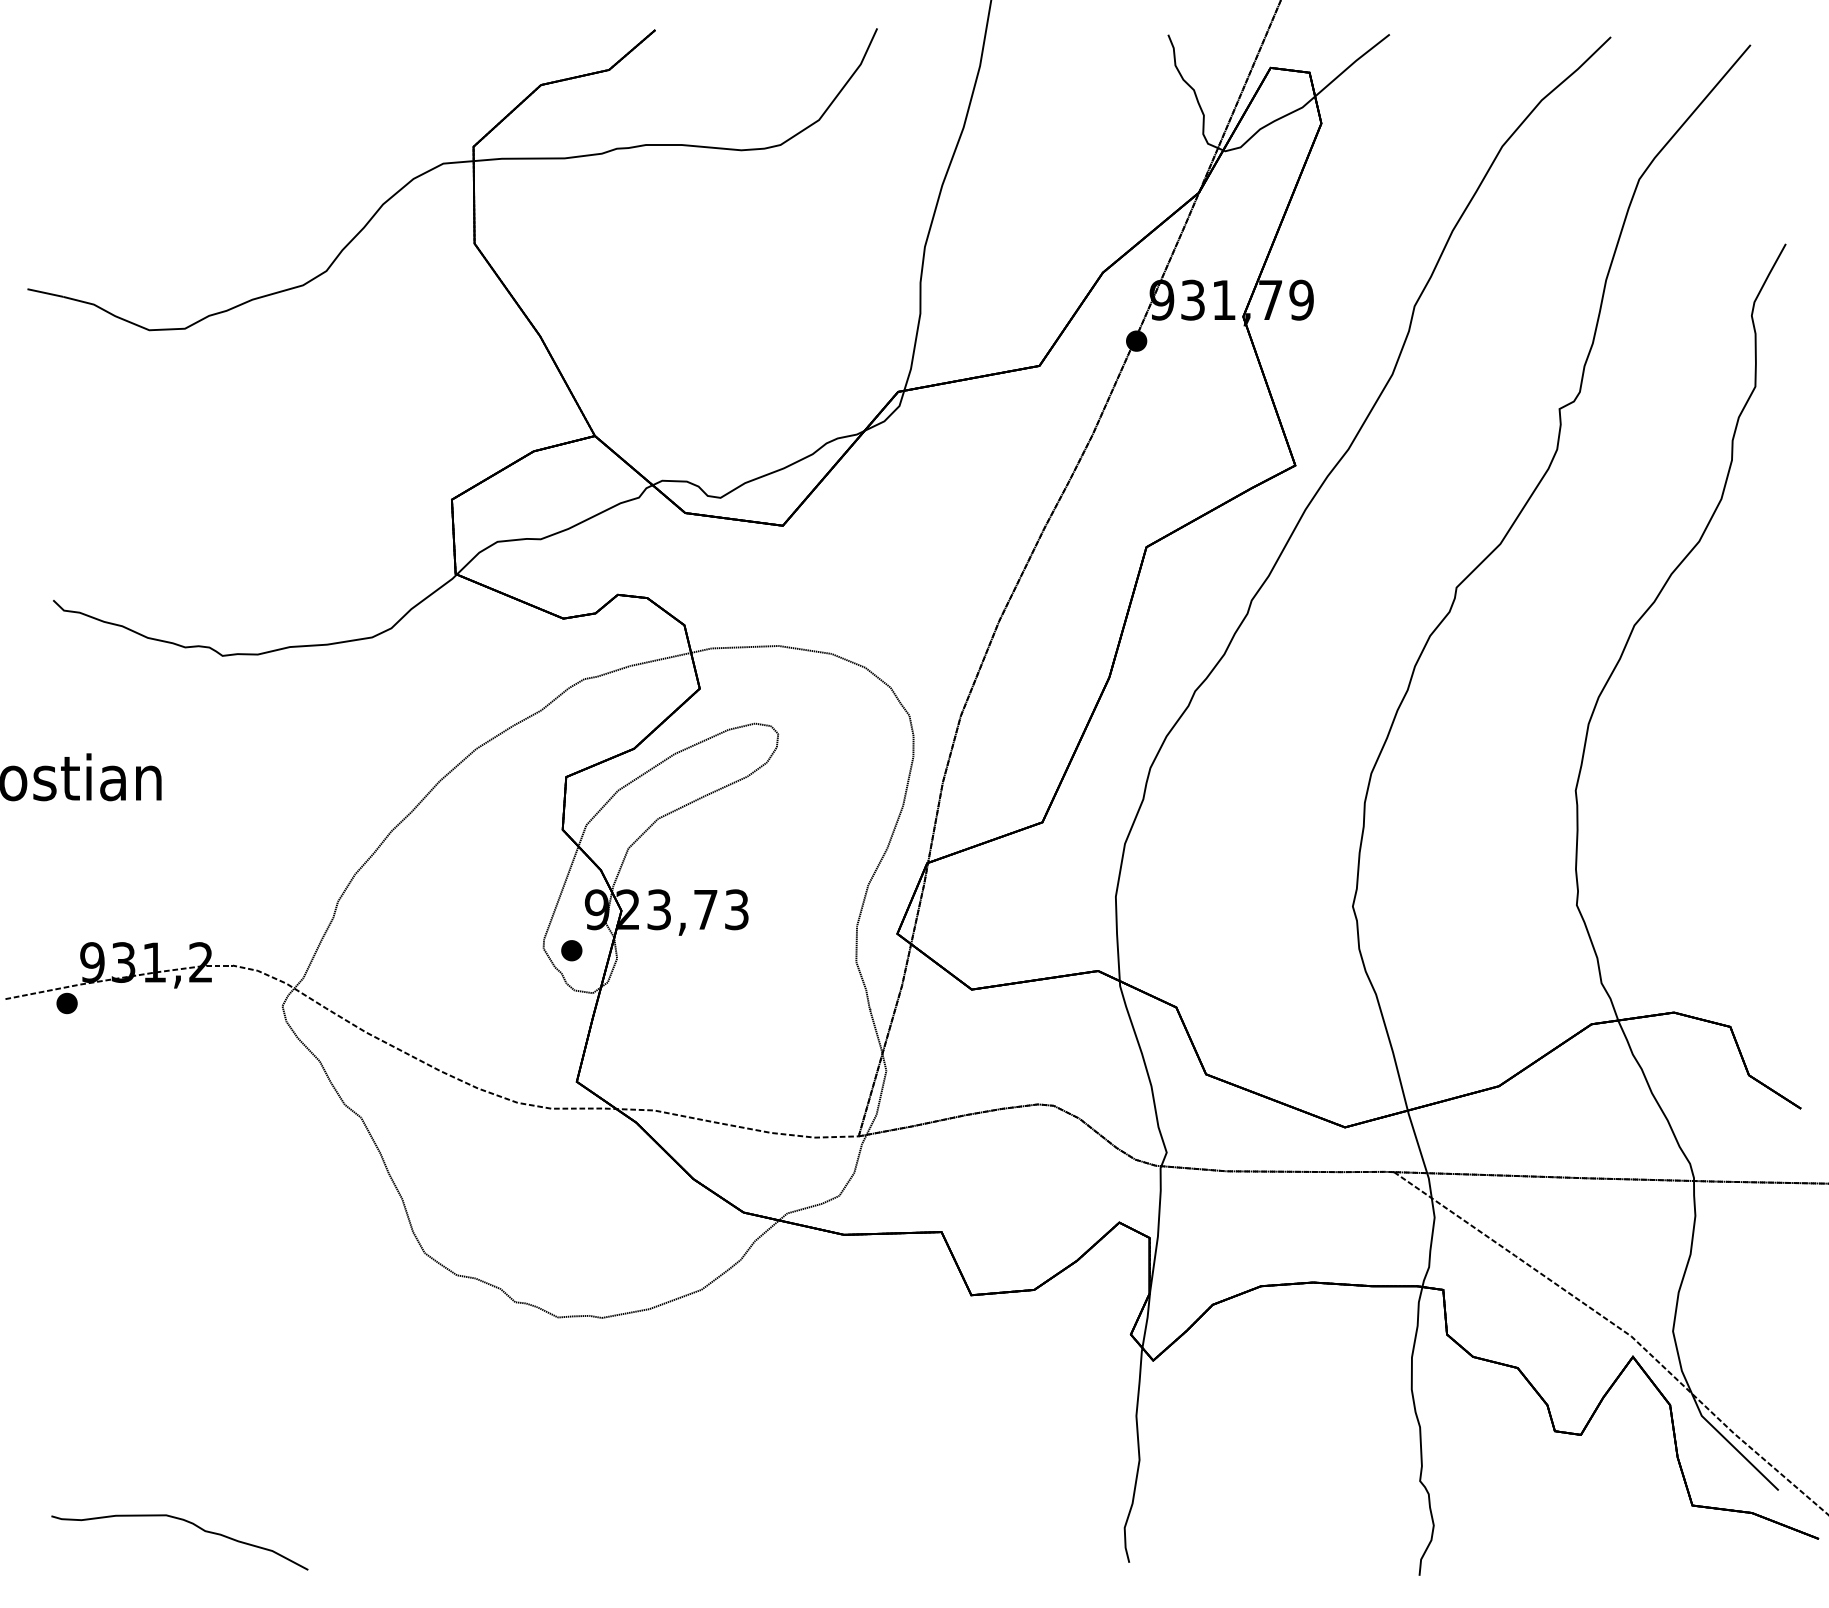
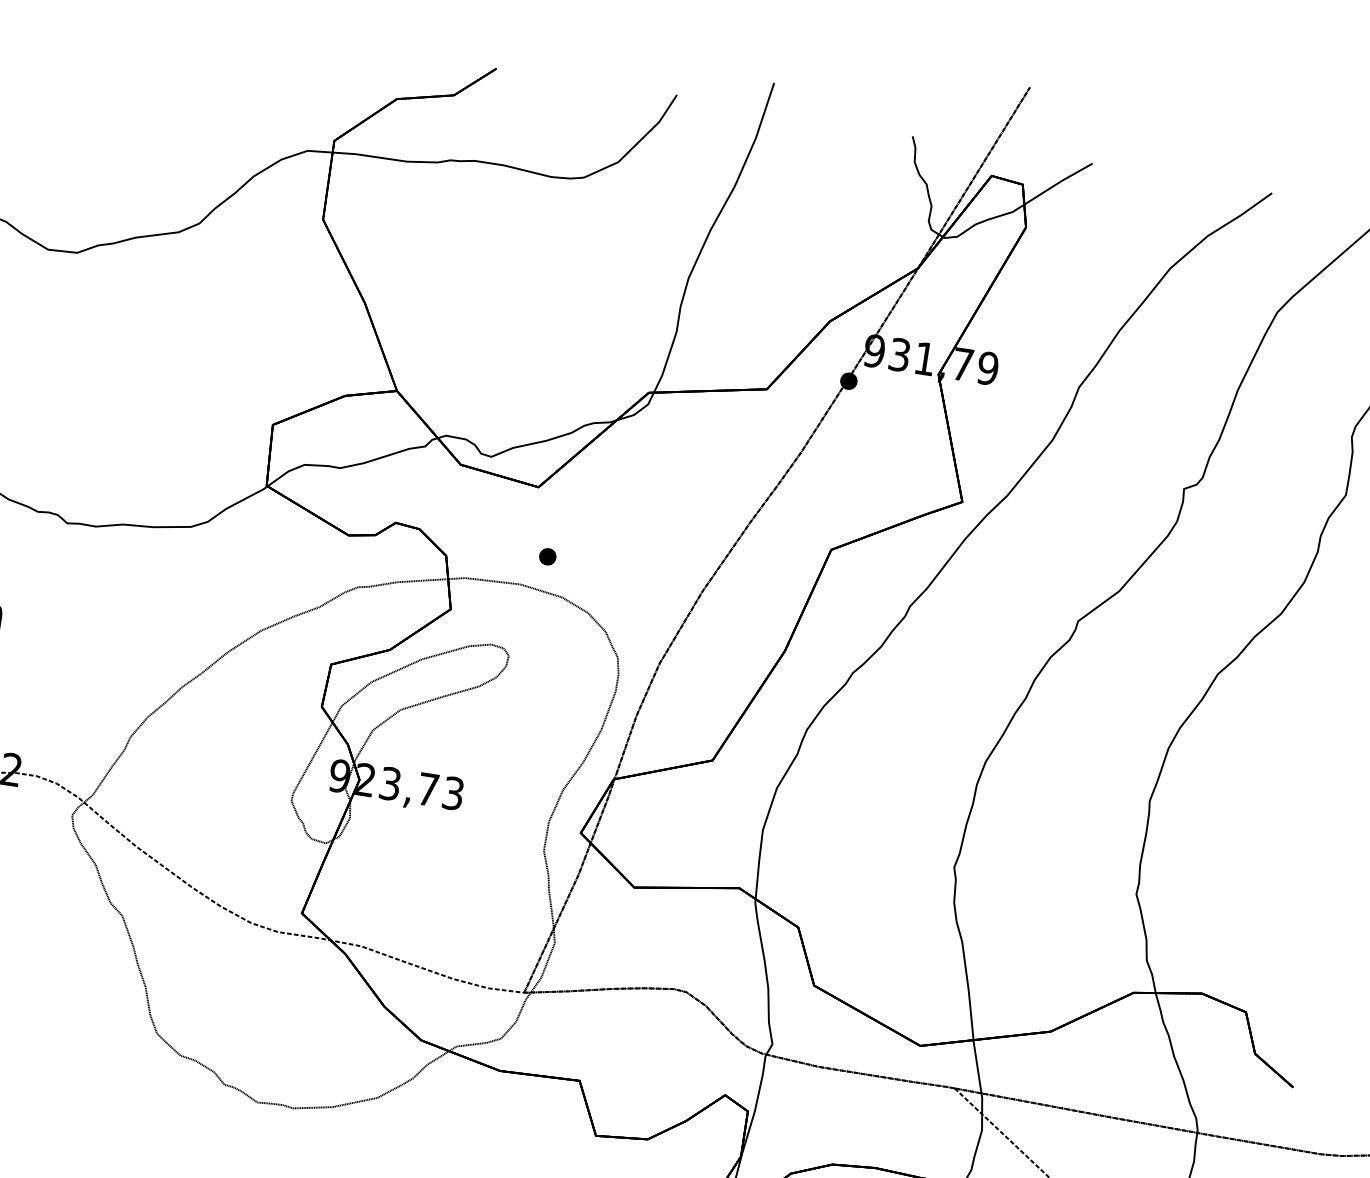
part: (571, 950) -> (547, 556), moved

